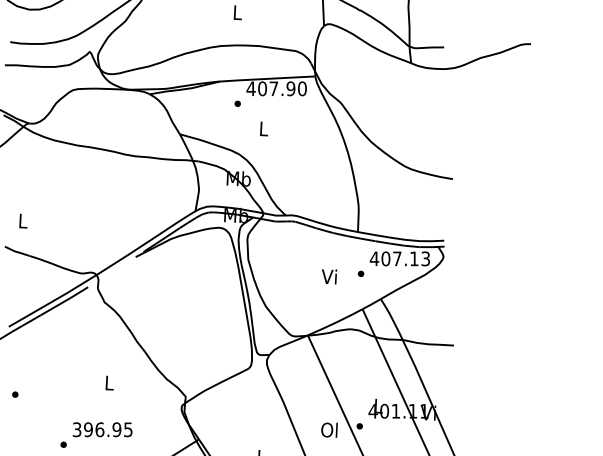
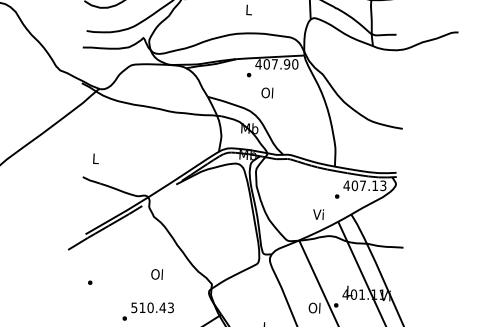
text: (263, 128) -> (267, 92), L -> Ol
text: (329, 276) -> (318, 214), moved
text: (109, 383) -> (157, 274), L -> Ol
text: (102, 429) -> (152, 307), 396.95 -> 510.43

